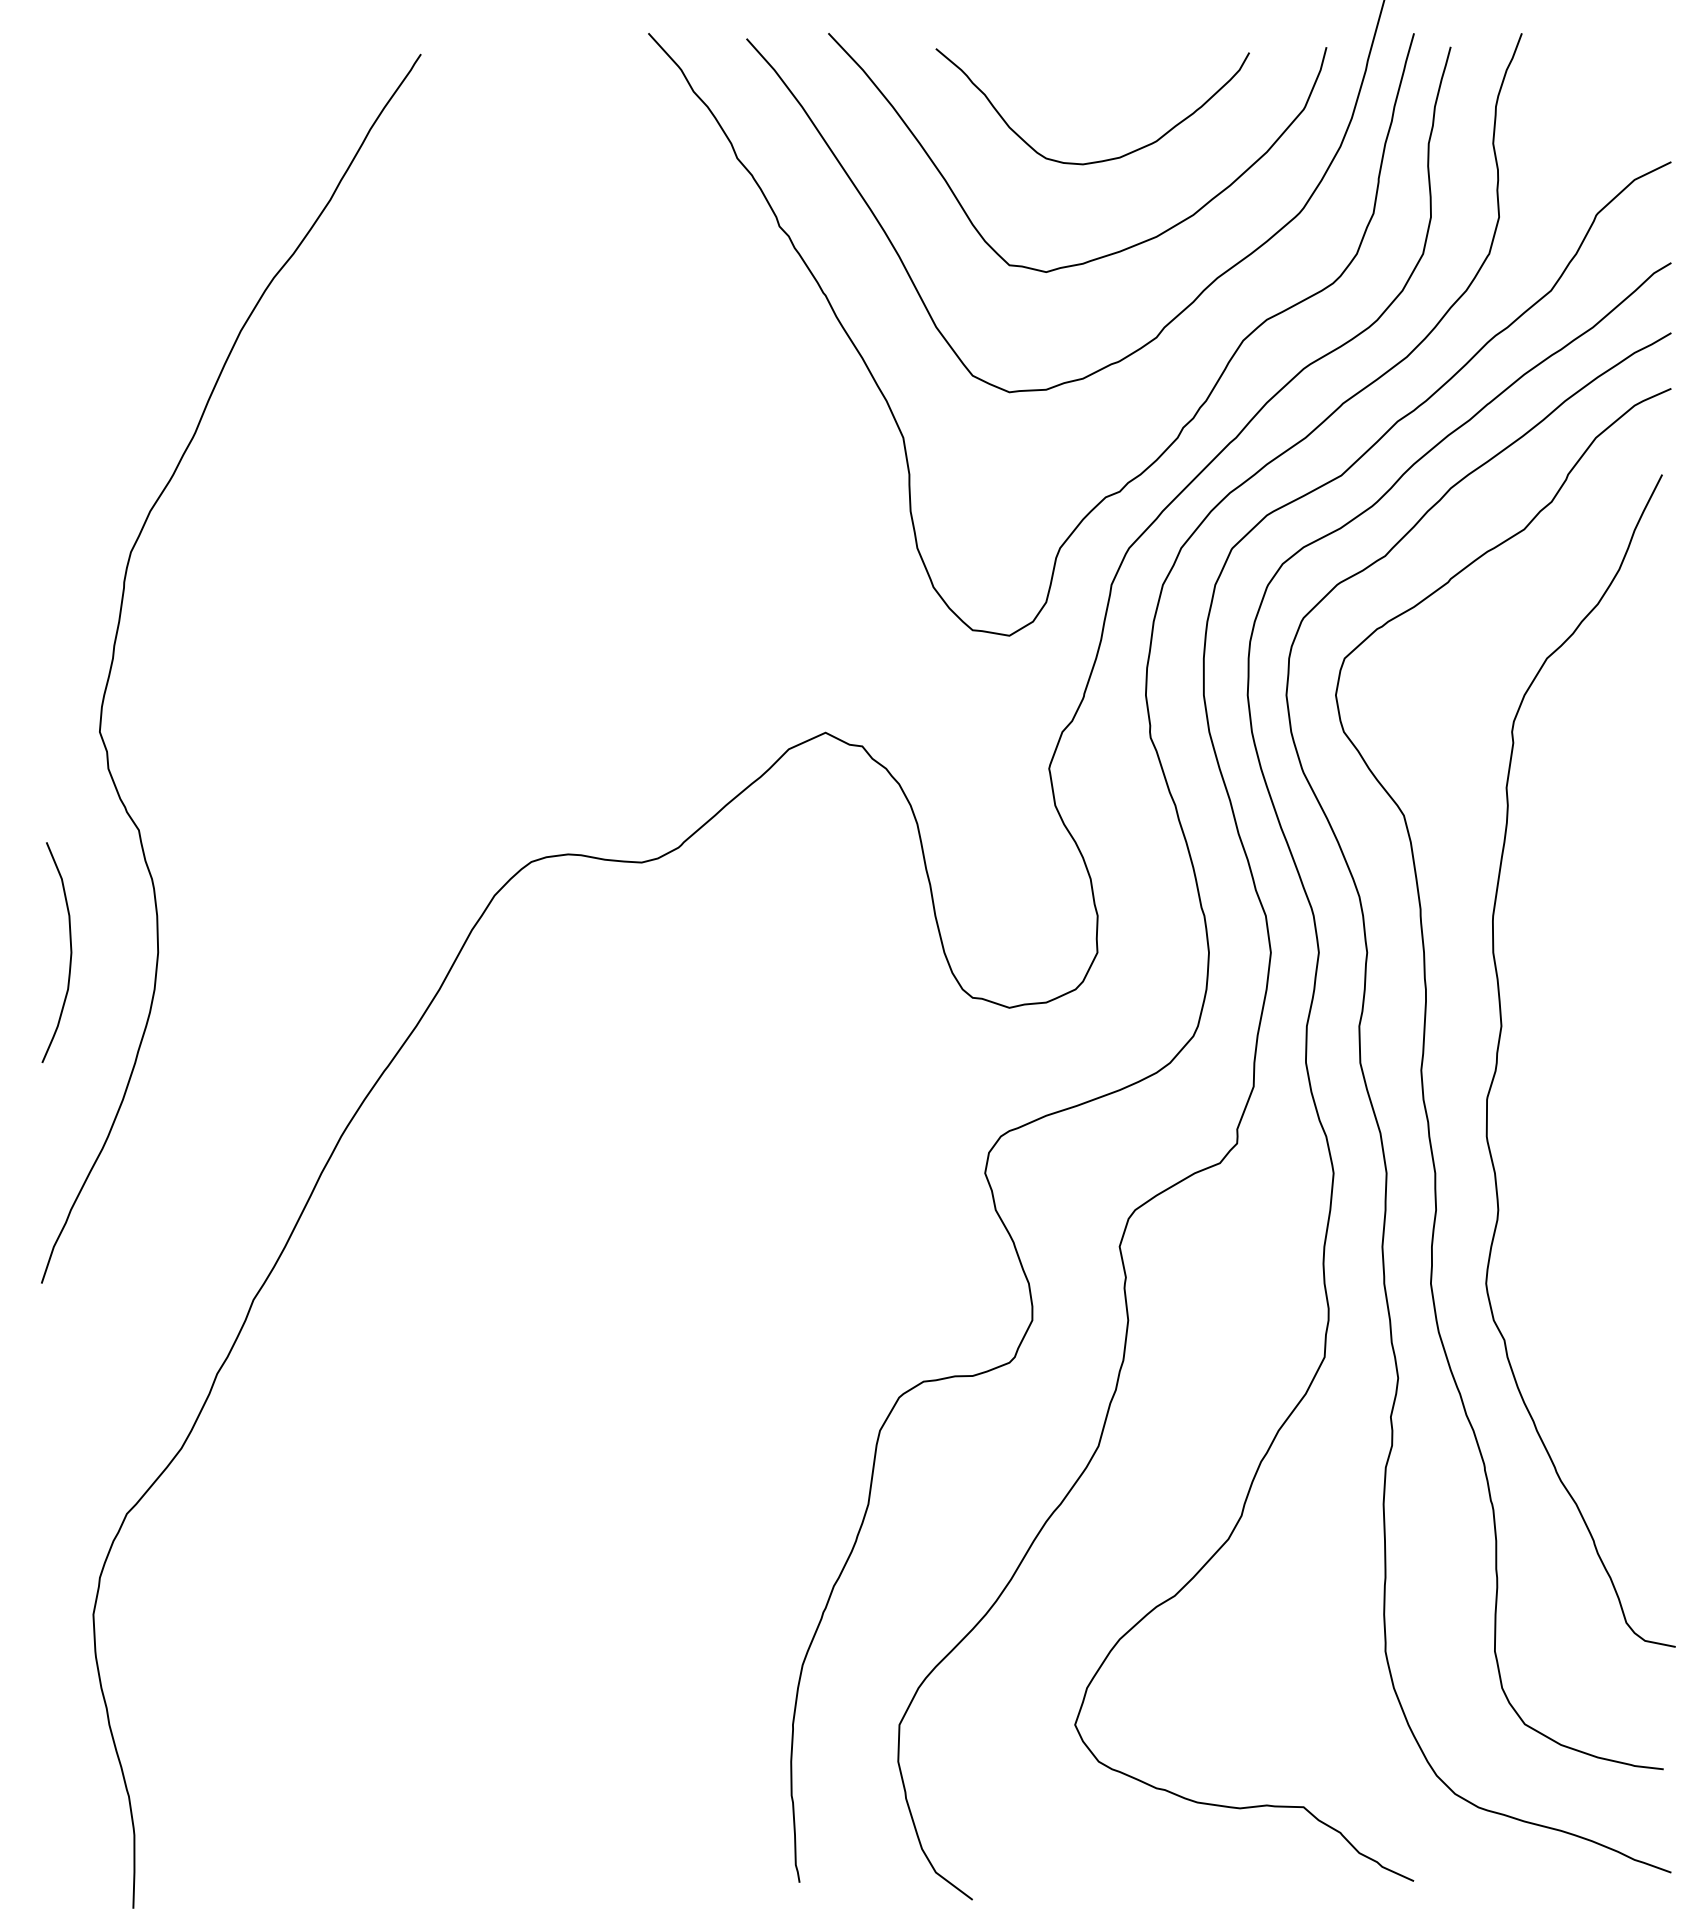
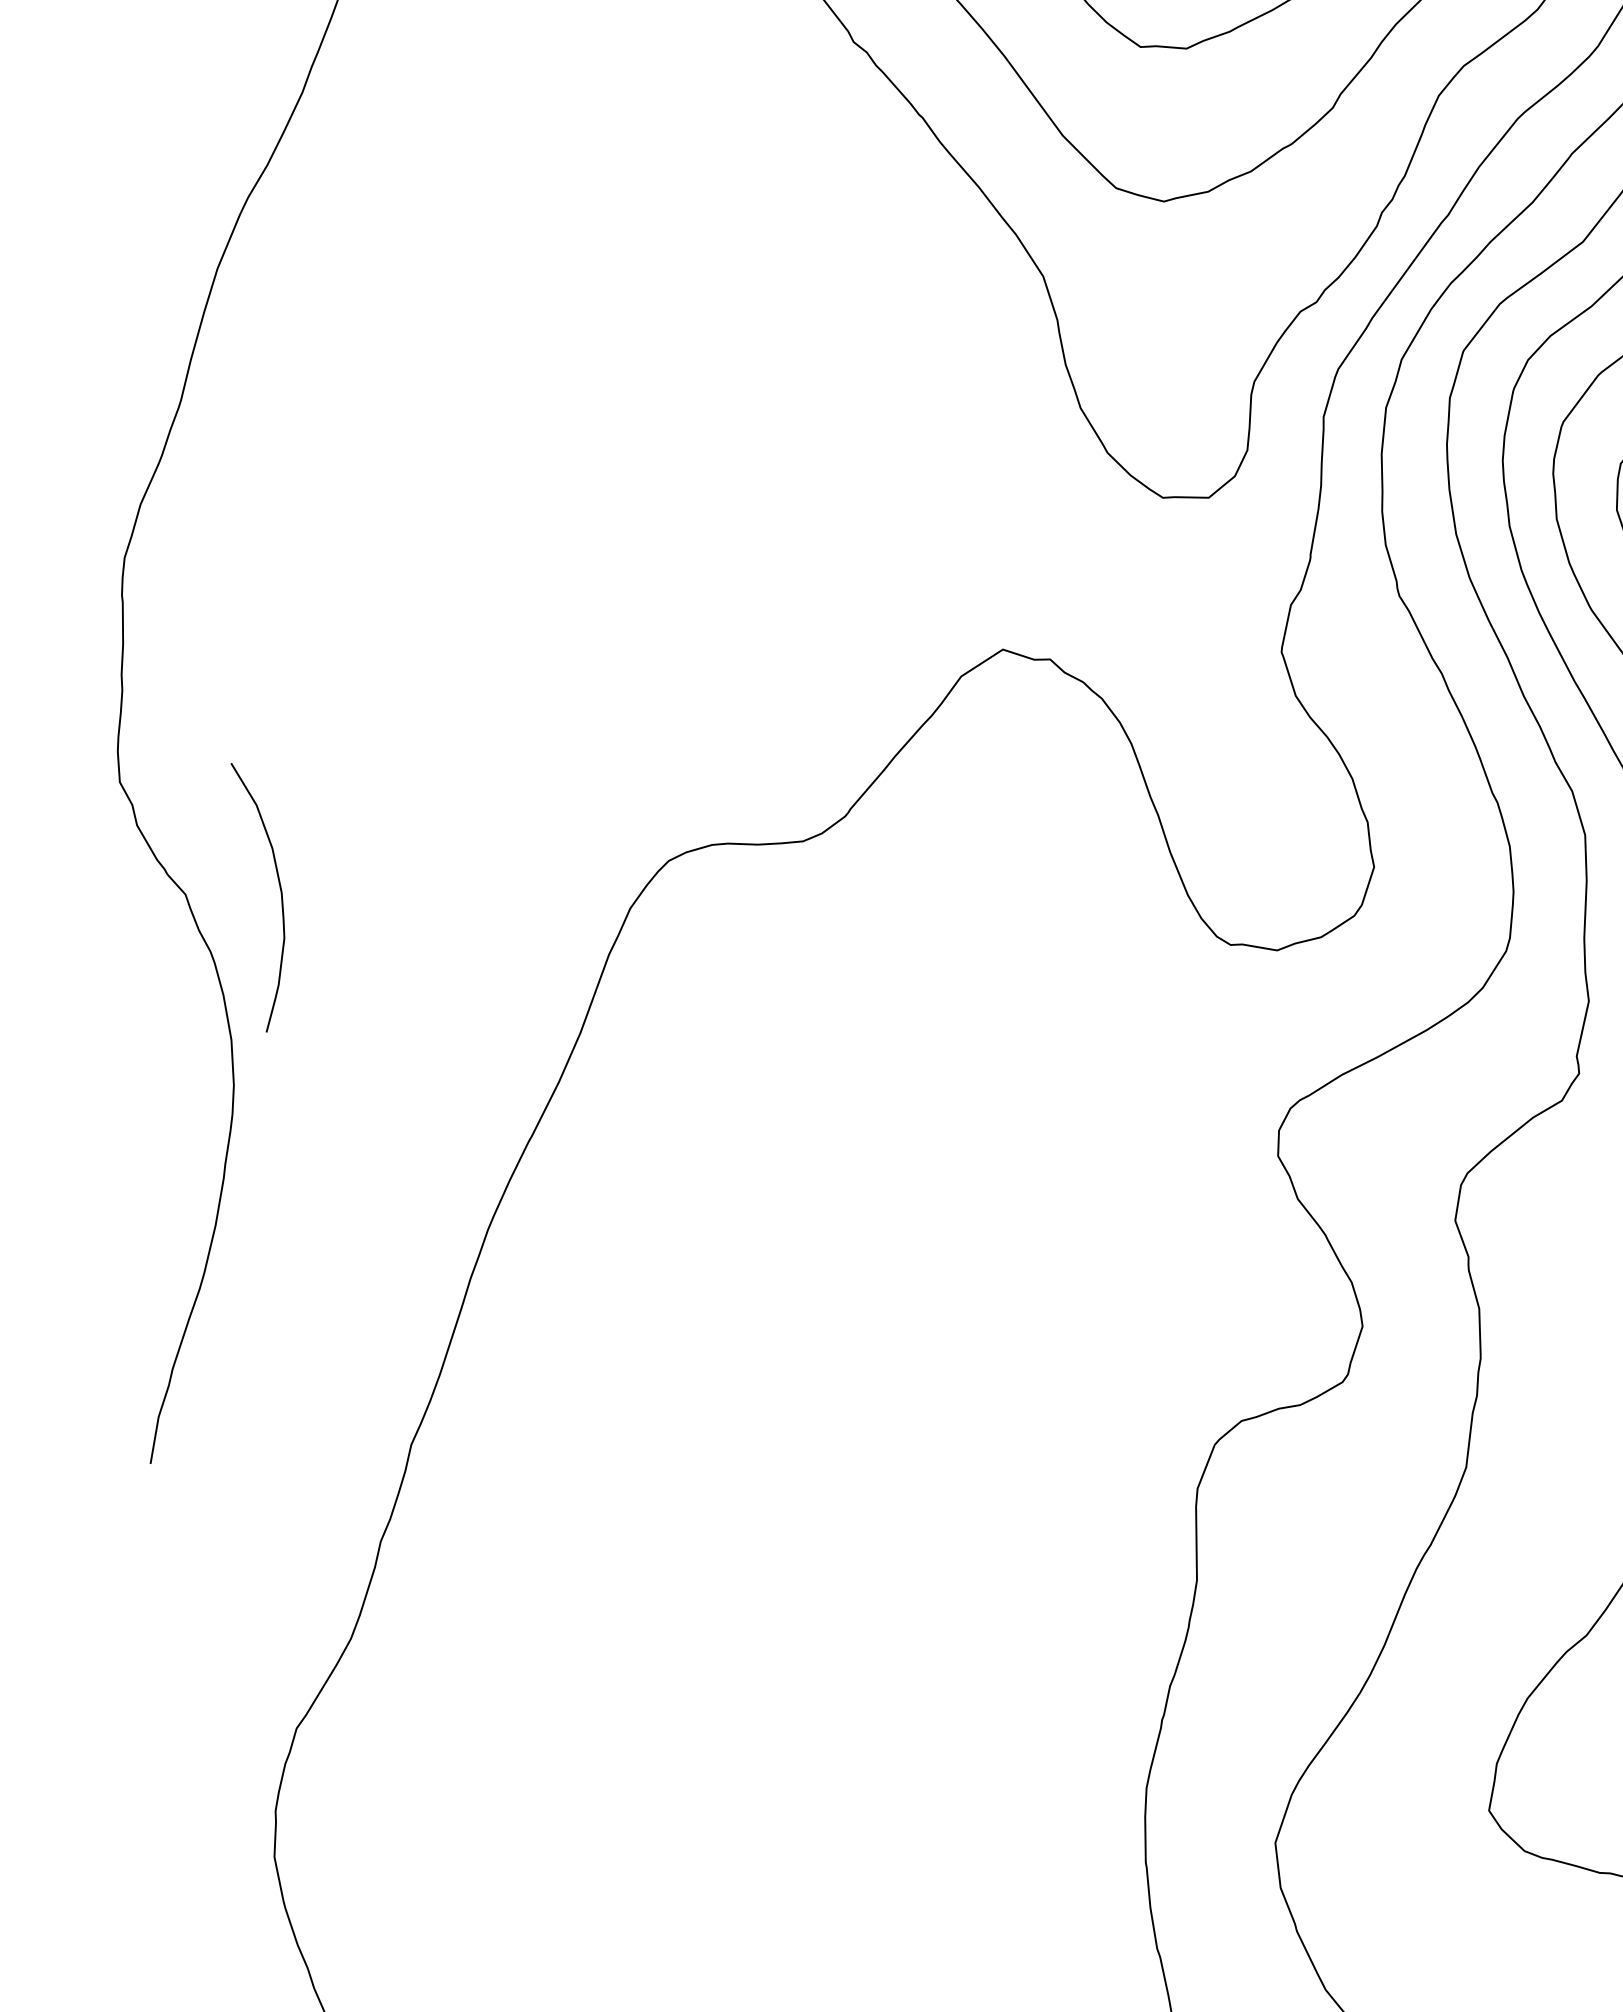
curve: (70, 952) -> (280, 892), moved

